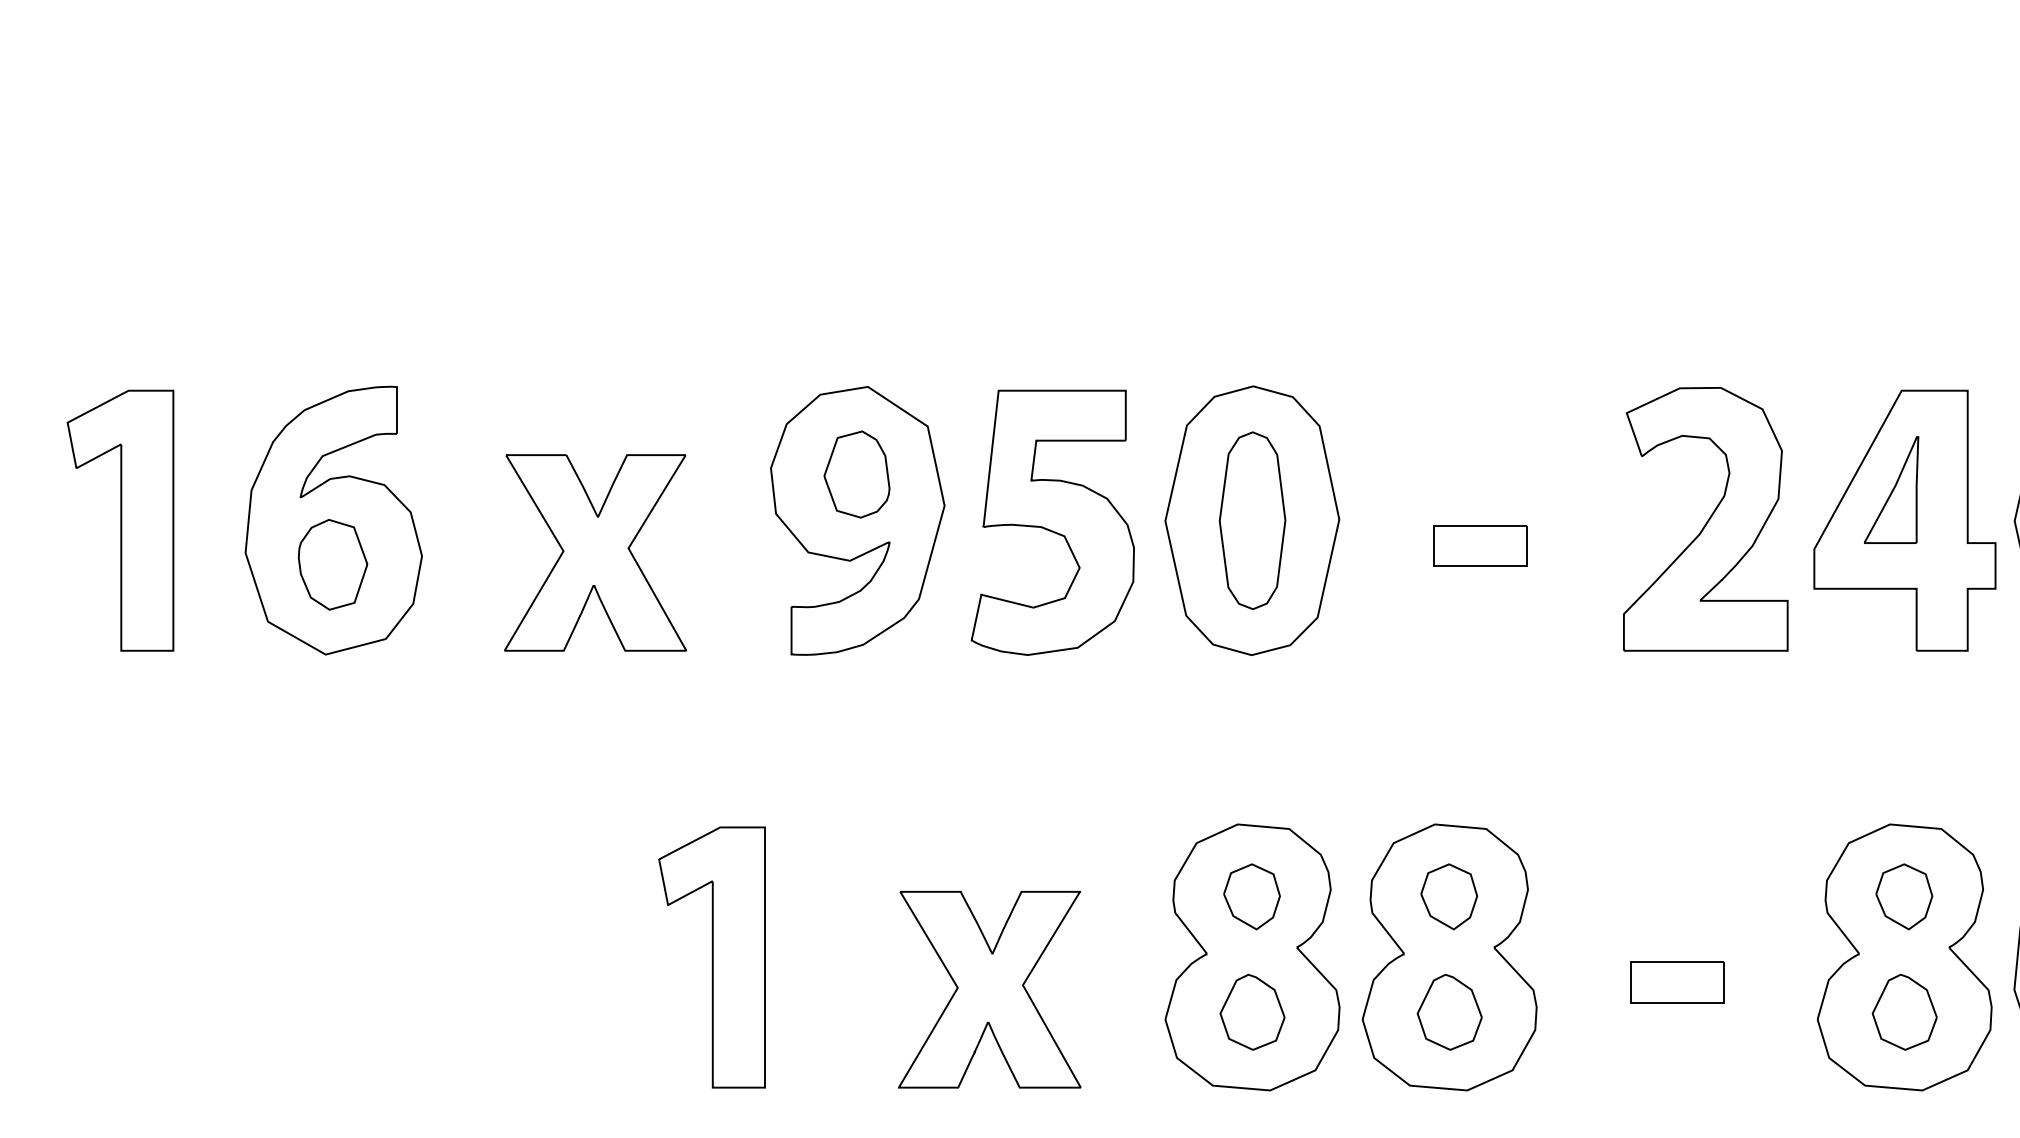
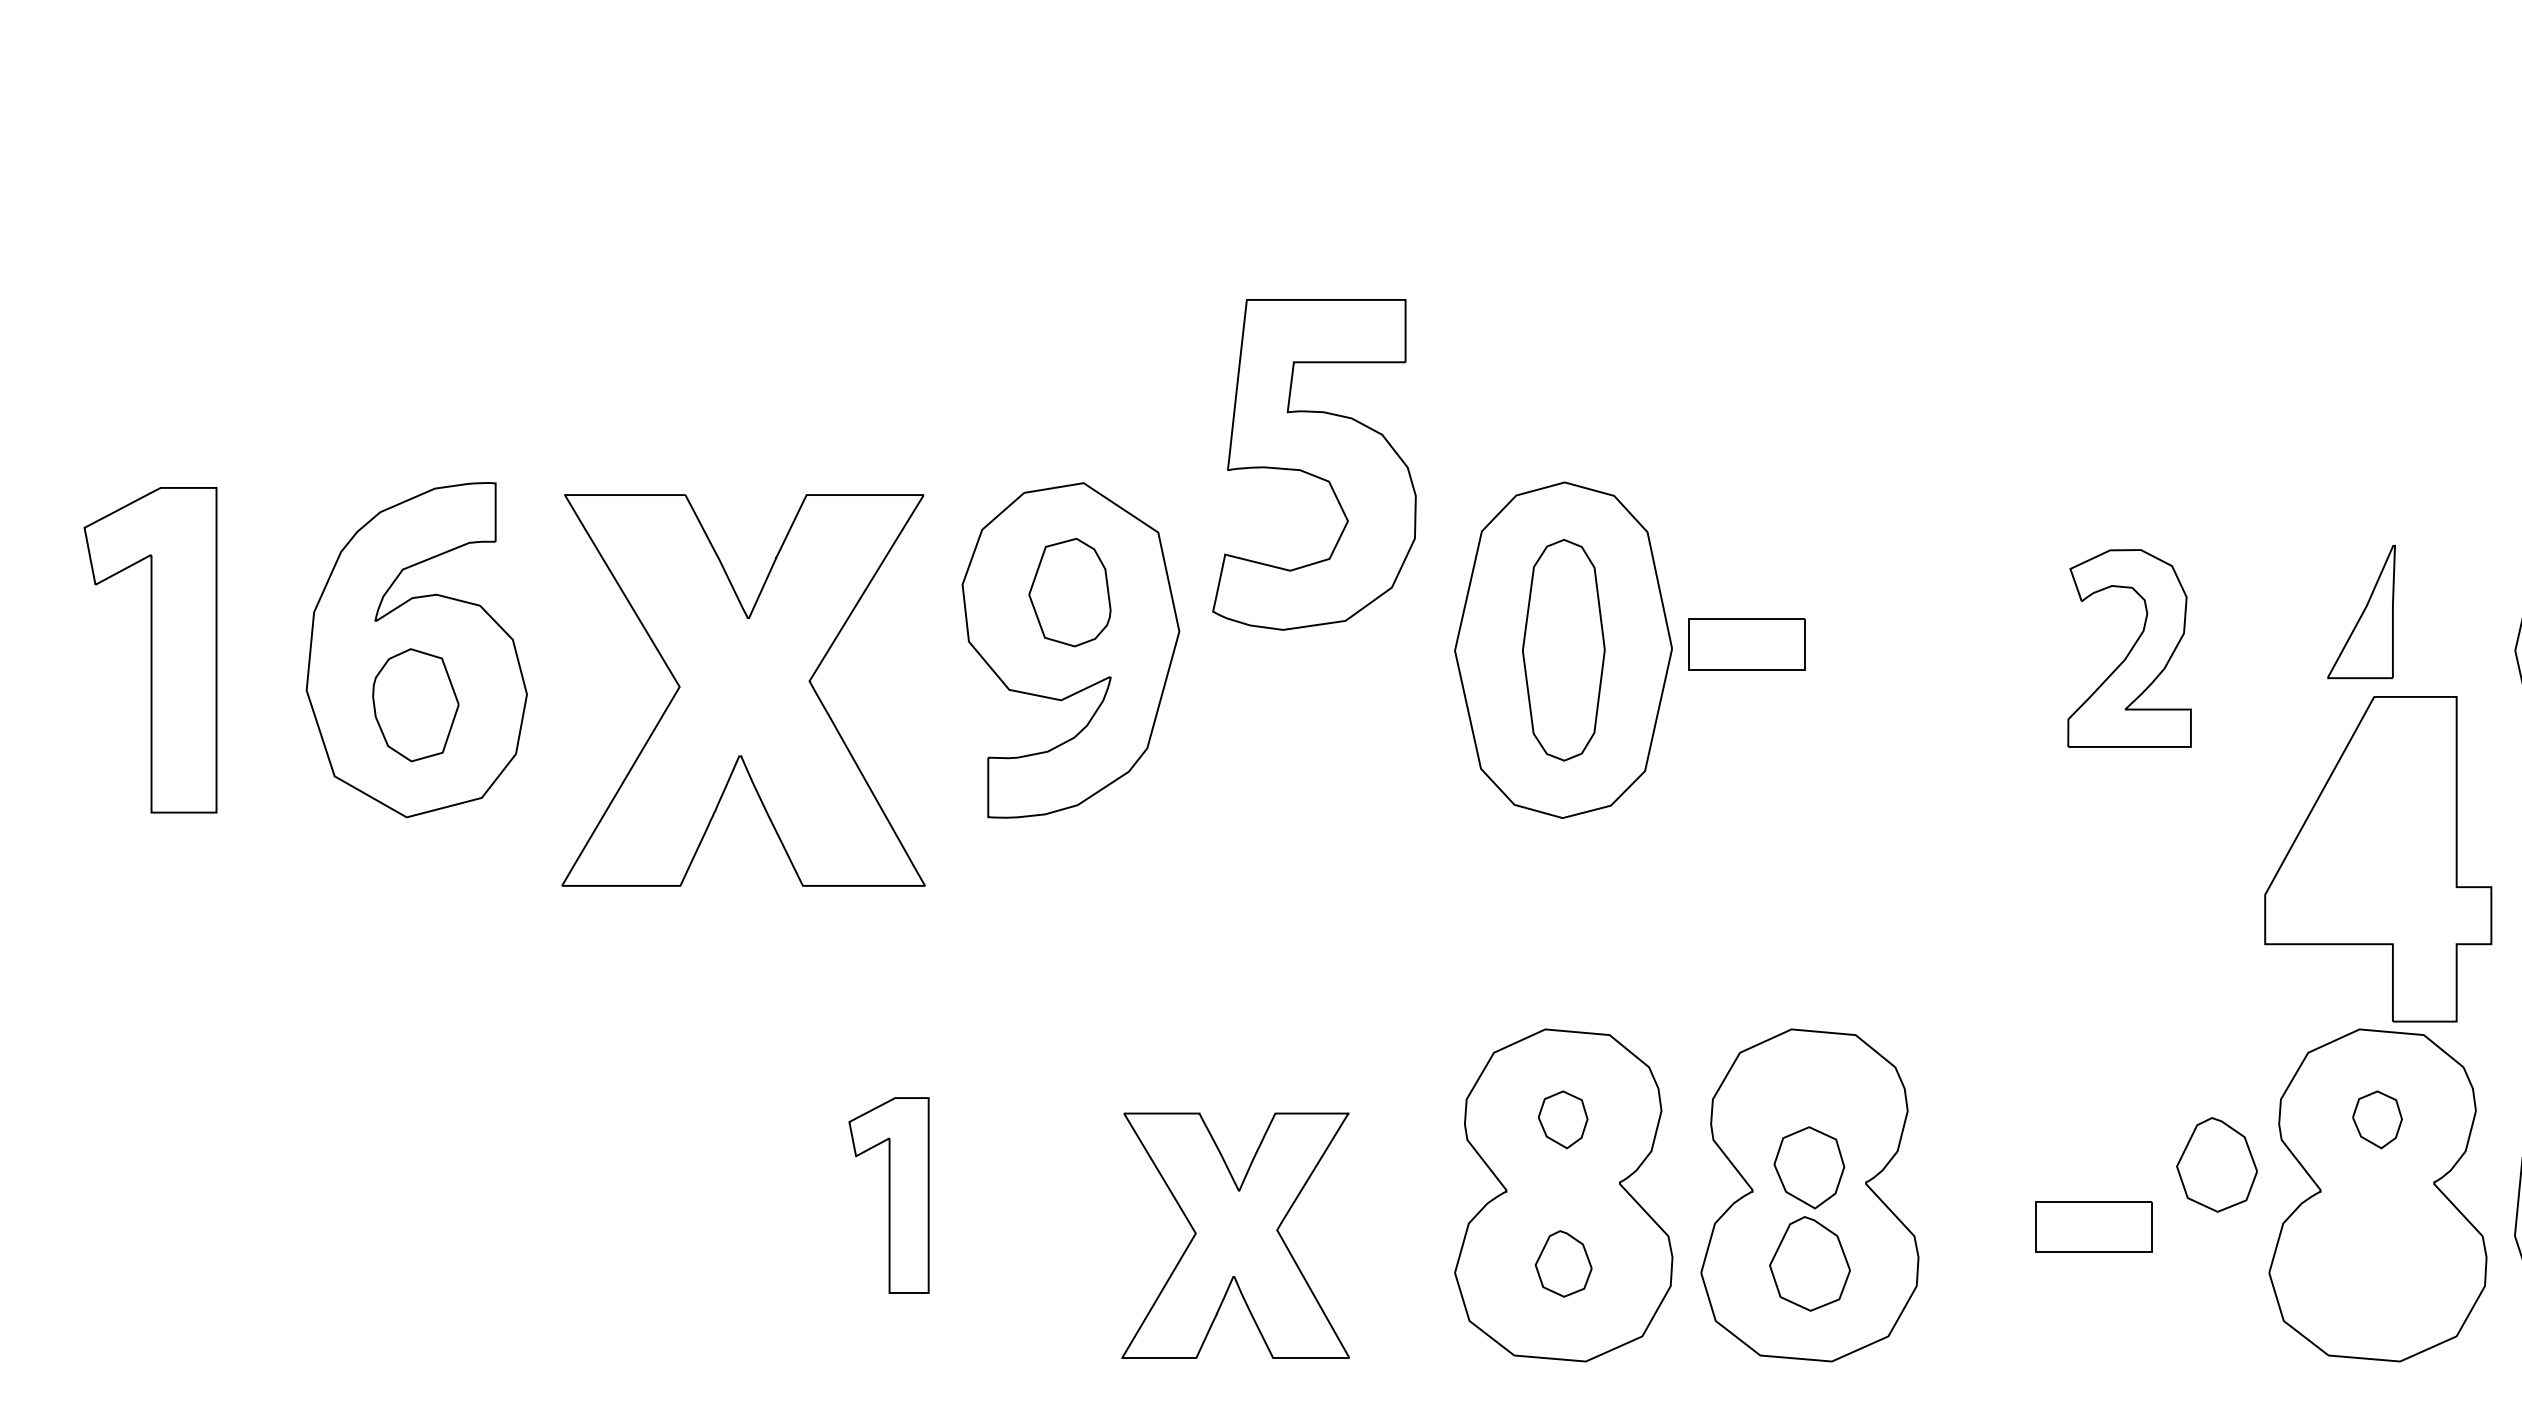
part: (1705, 519) -> (2129, 648), size x0.6
part: (1905, 520) -> (2378, 859), moved
part: (1052, 522) -> (1314, 464), moved
part: (1479, 545) -> (1746, 644), moved
part: (595, 552) -> (743, 690), size x1.6
part: (1251, 896) -> (1562, 1119), size x0.7
part: (1449, 896) -> (1809, 1167), moved
part: (1904, 896) -> (2377, 1119), size x0.7
part: (711, 957) -> (888, 1195), size x0.6
part: (1252, 1011) -> (1563, 1263), size x0.7
part: (1904, 1011) -> (2216, 1164), moved

